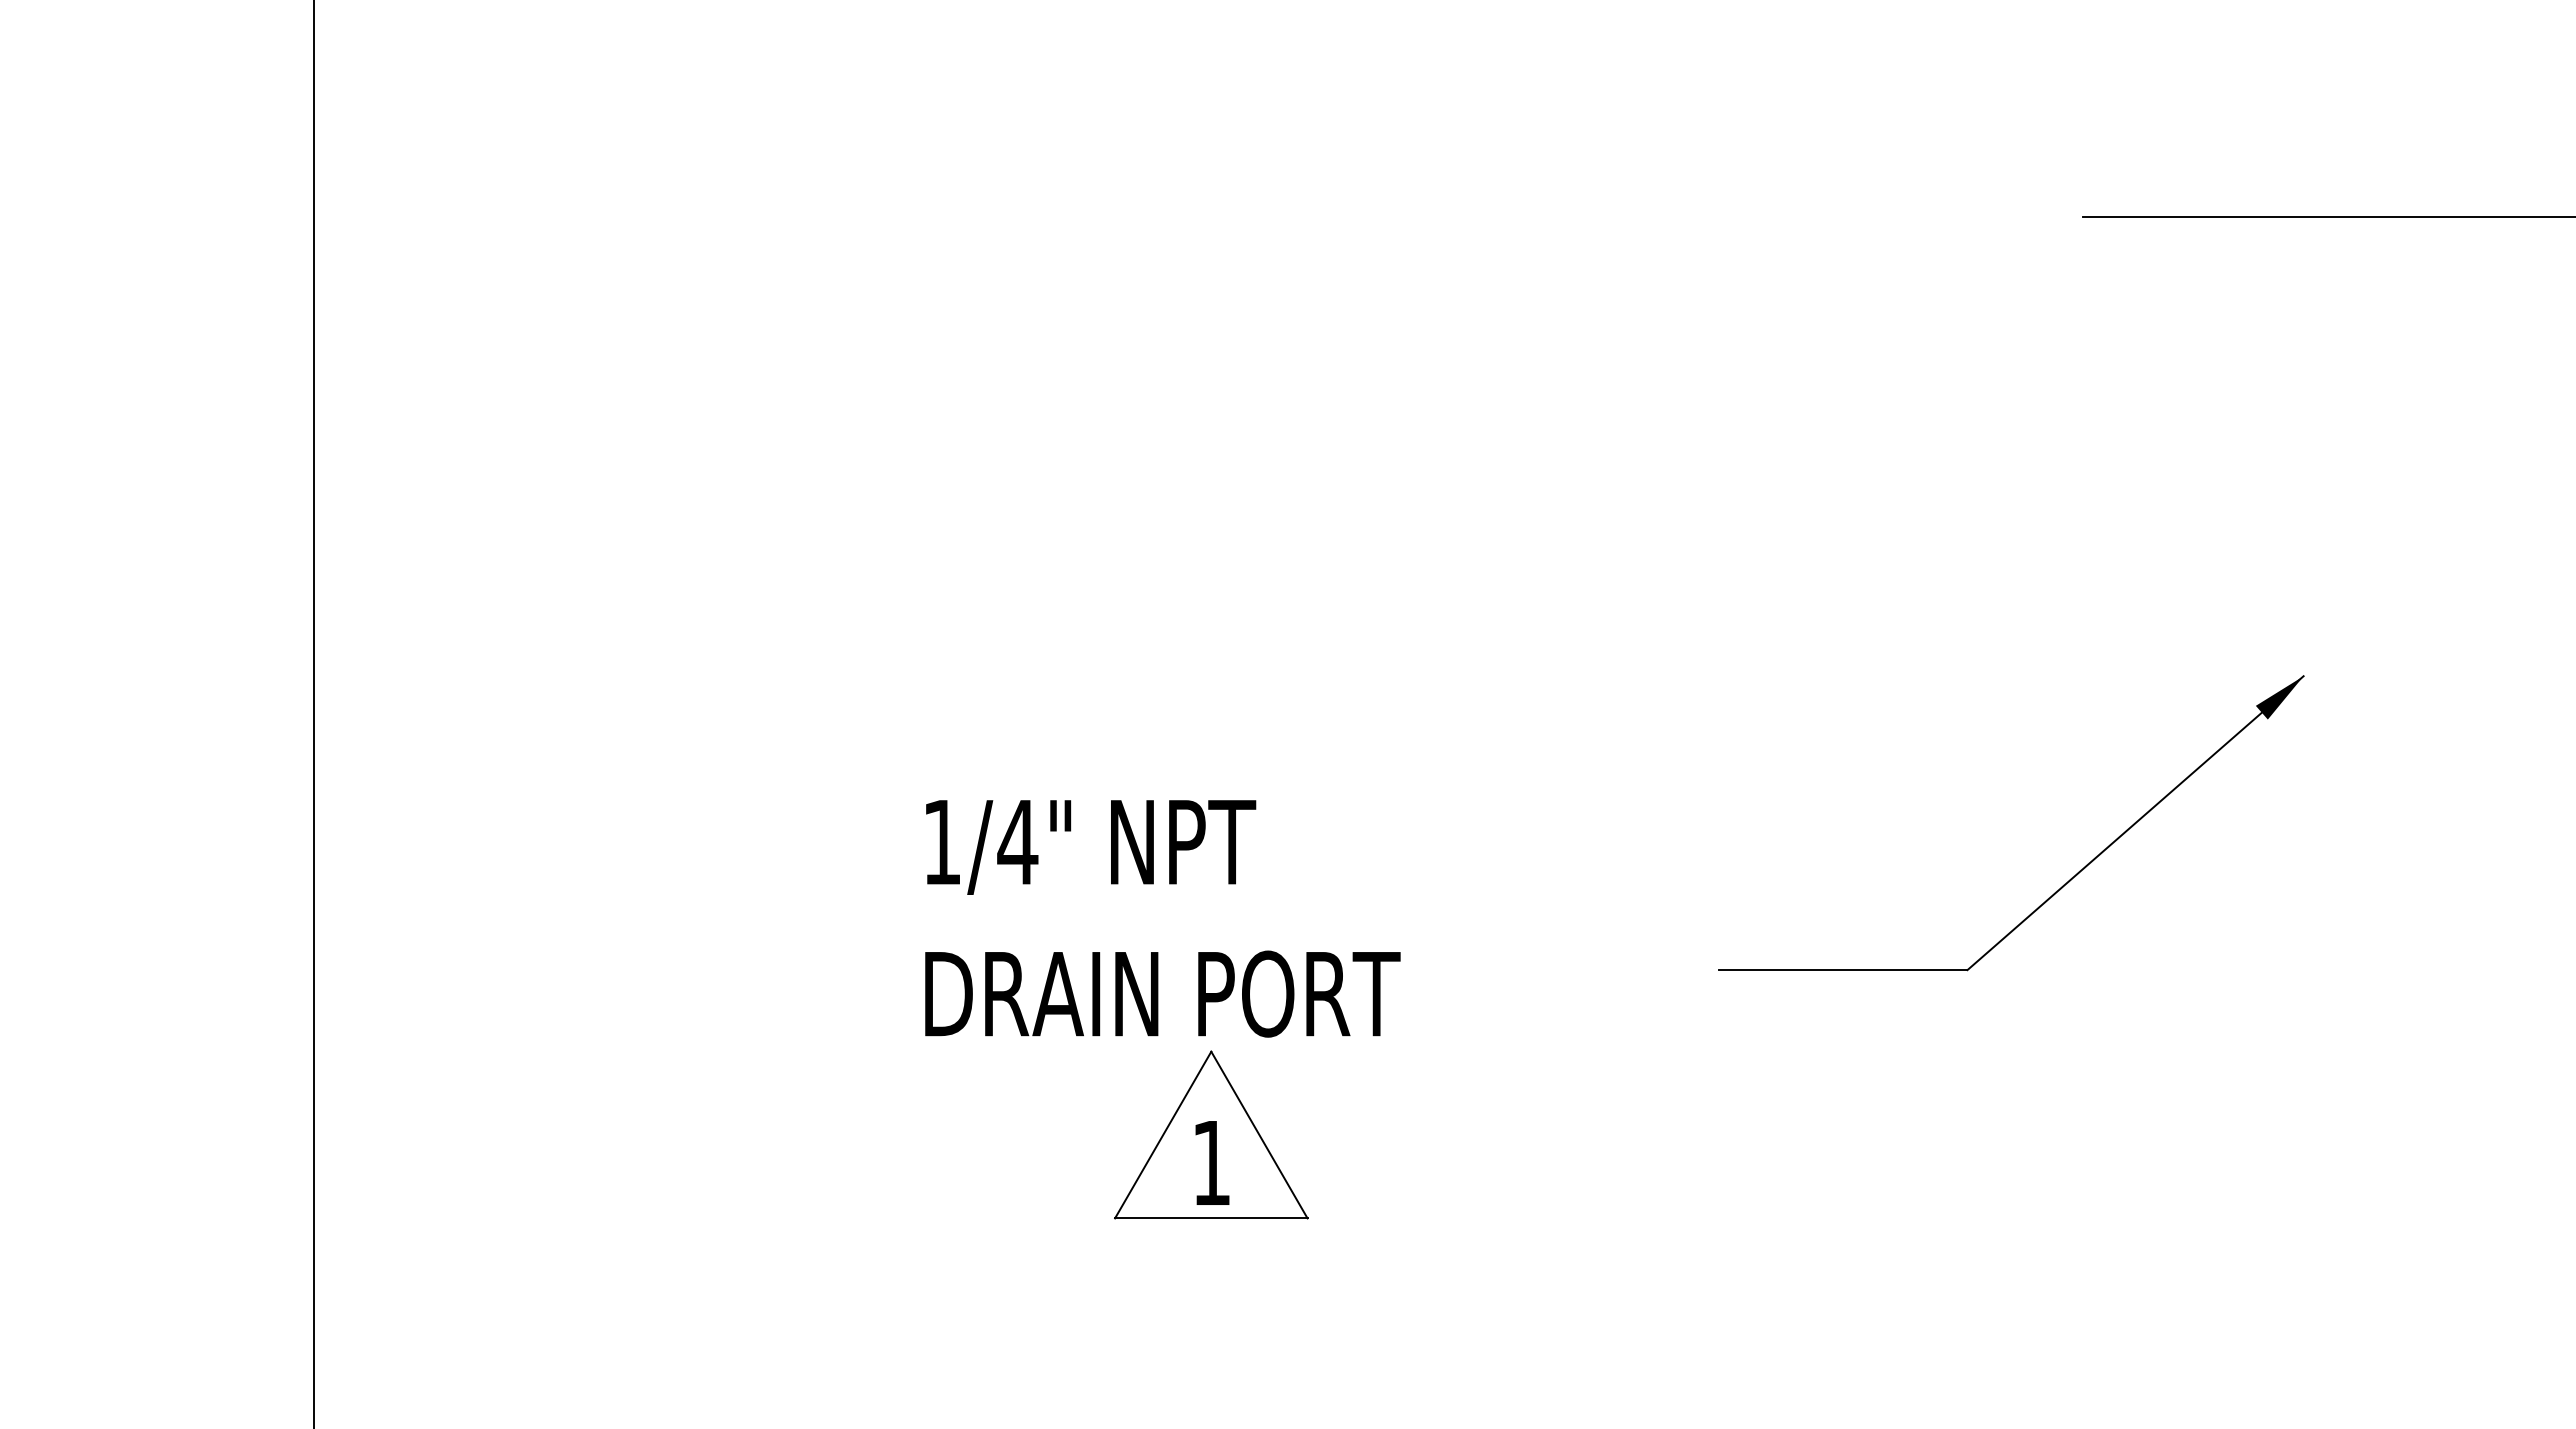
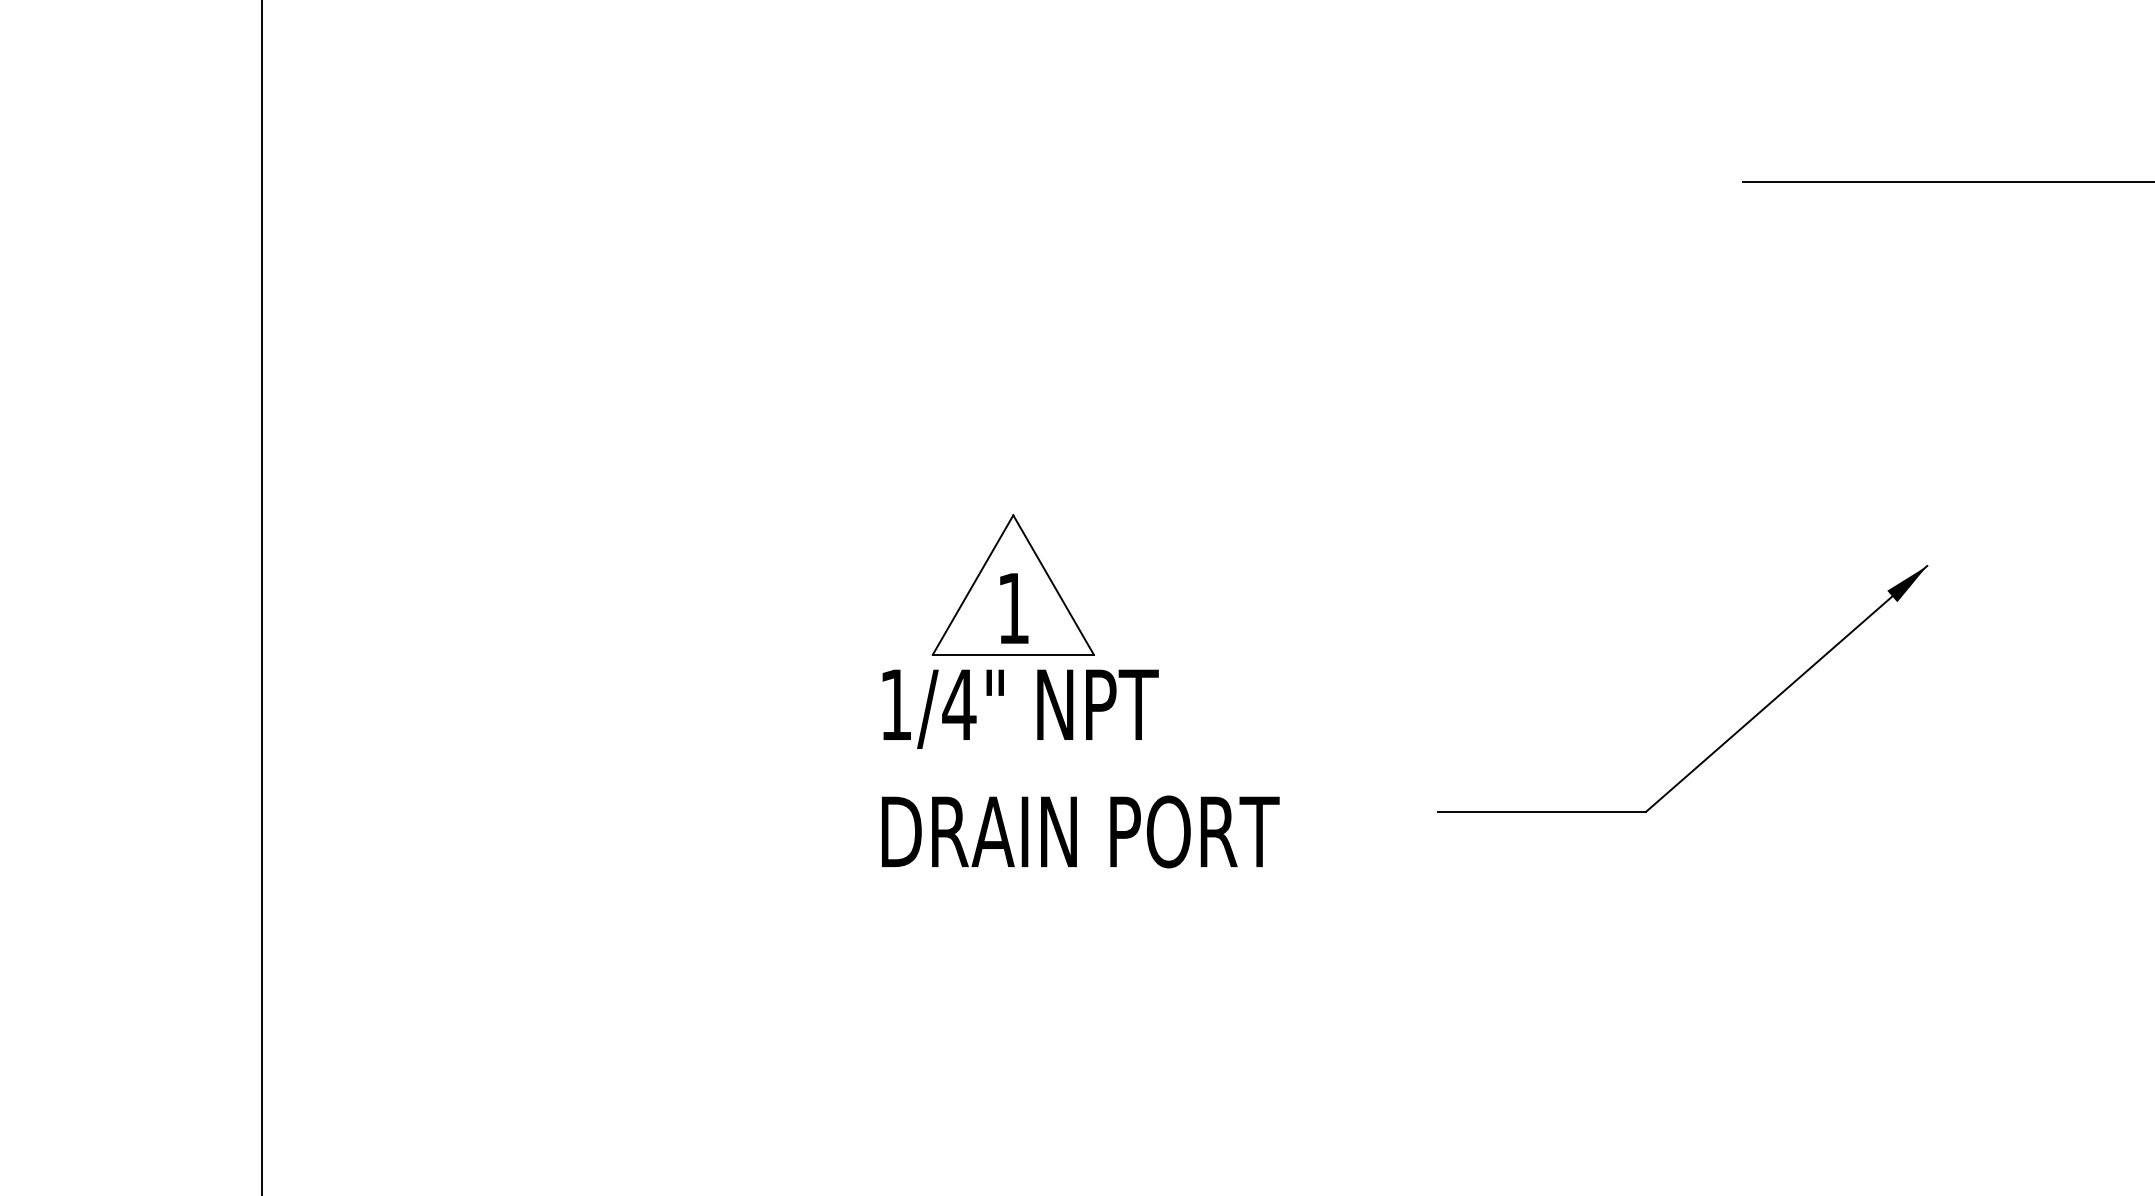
text: (1162, 918) -> (1080, 768), moved
part: (1211, 1134) -> (1013, 584), moved

